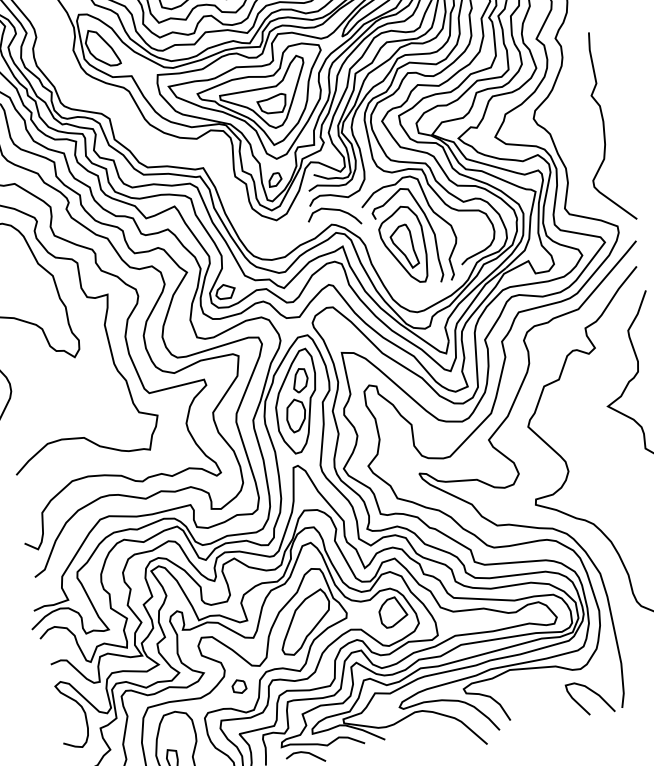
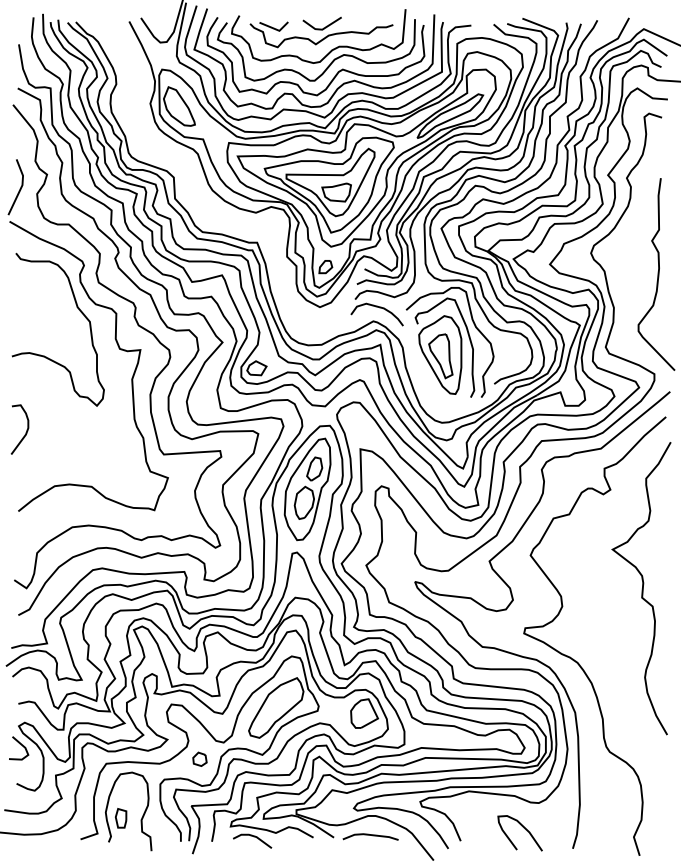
curve: (592, 692) -> (523, 828), moved
line: (61, 704) -> (21, 745), added
line: (420, 731) -> (370, 835), added

